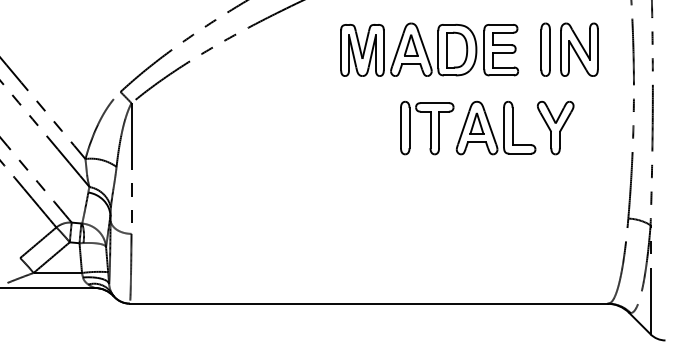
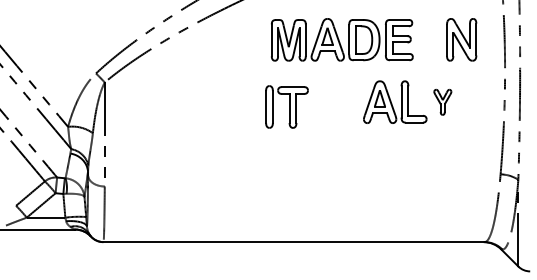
part: (545, 49) -> (434, 39), removed
part: (427, 128) -> (287, 107), moved
part: (555, 128) -> (442, 102), size x0.6

